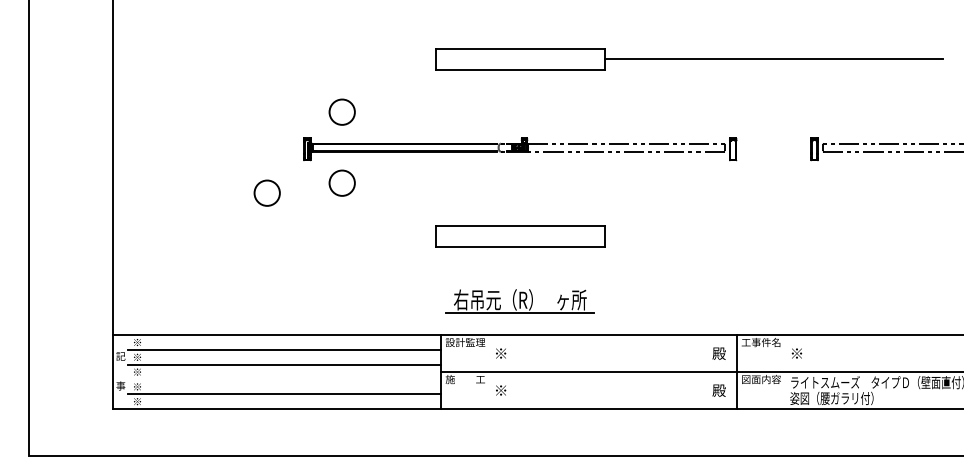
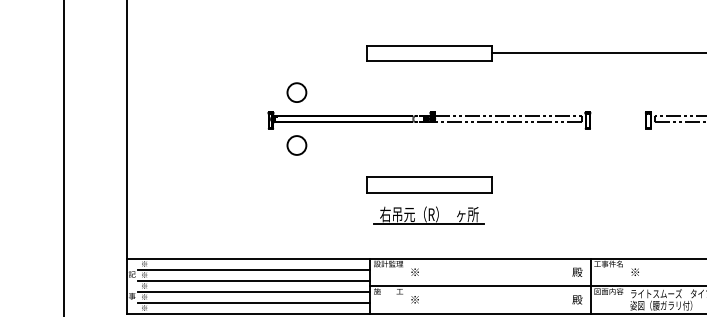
circle: (266, 192) -> (240, 152), removed
part: (519, 301) -> (428, 215), moved
line: (284, 379) -> (253, 291), added

